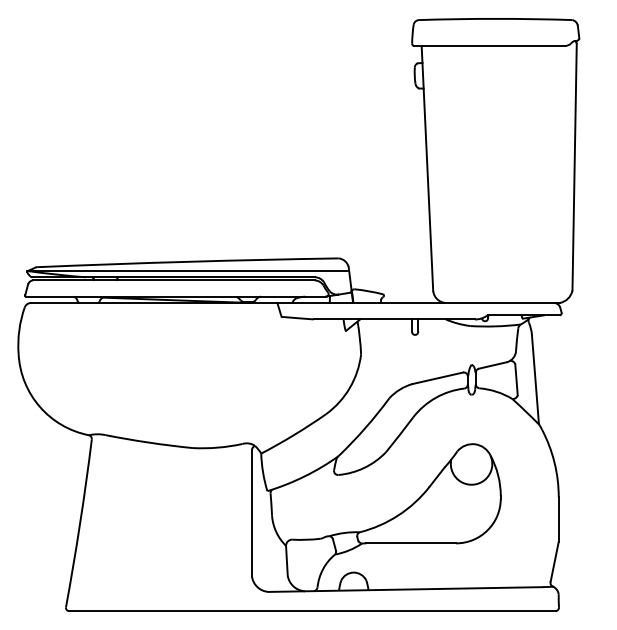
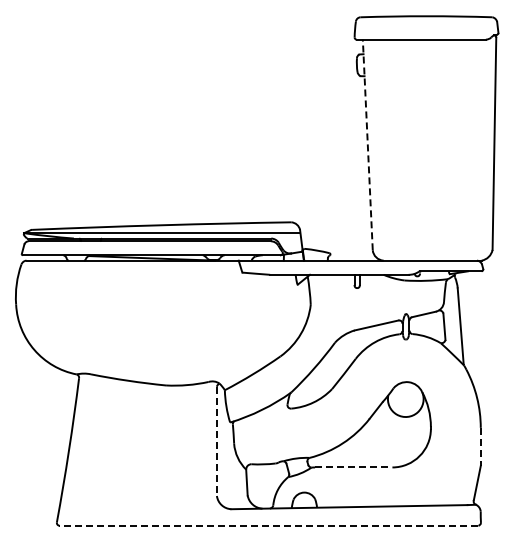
line: (427, 167) -> (367, 144), solid -> dashed
line: (251, 513) -> (216, 441), solid -> dashed
line: (558, 520) -> (480, 447), solid -> dashed
line: (410, 543) -> (353, 467), solid -> dashed
line: (311, 610) -> (268, 525), solid -> dashed

